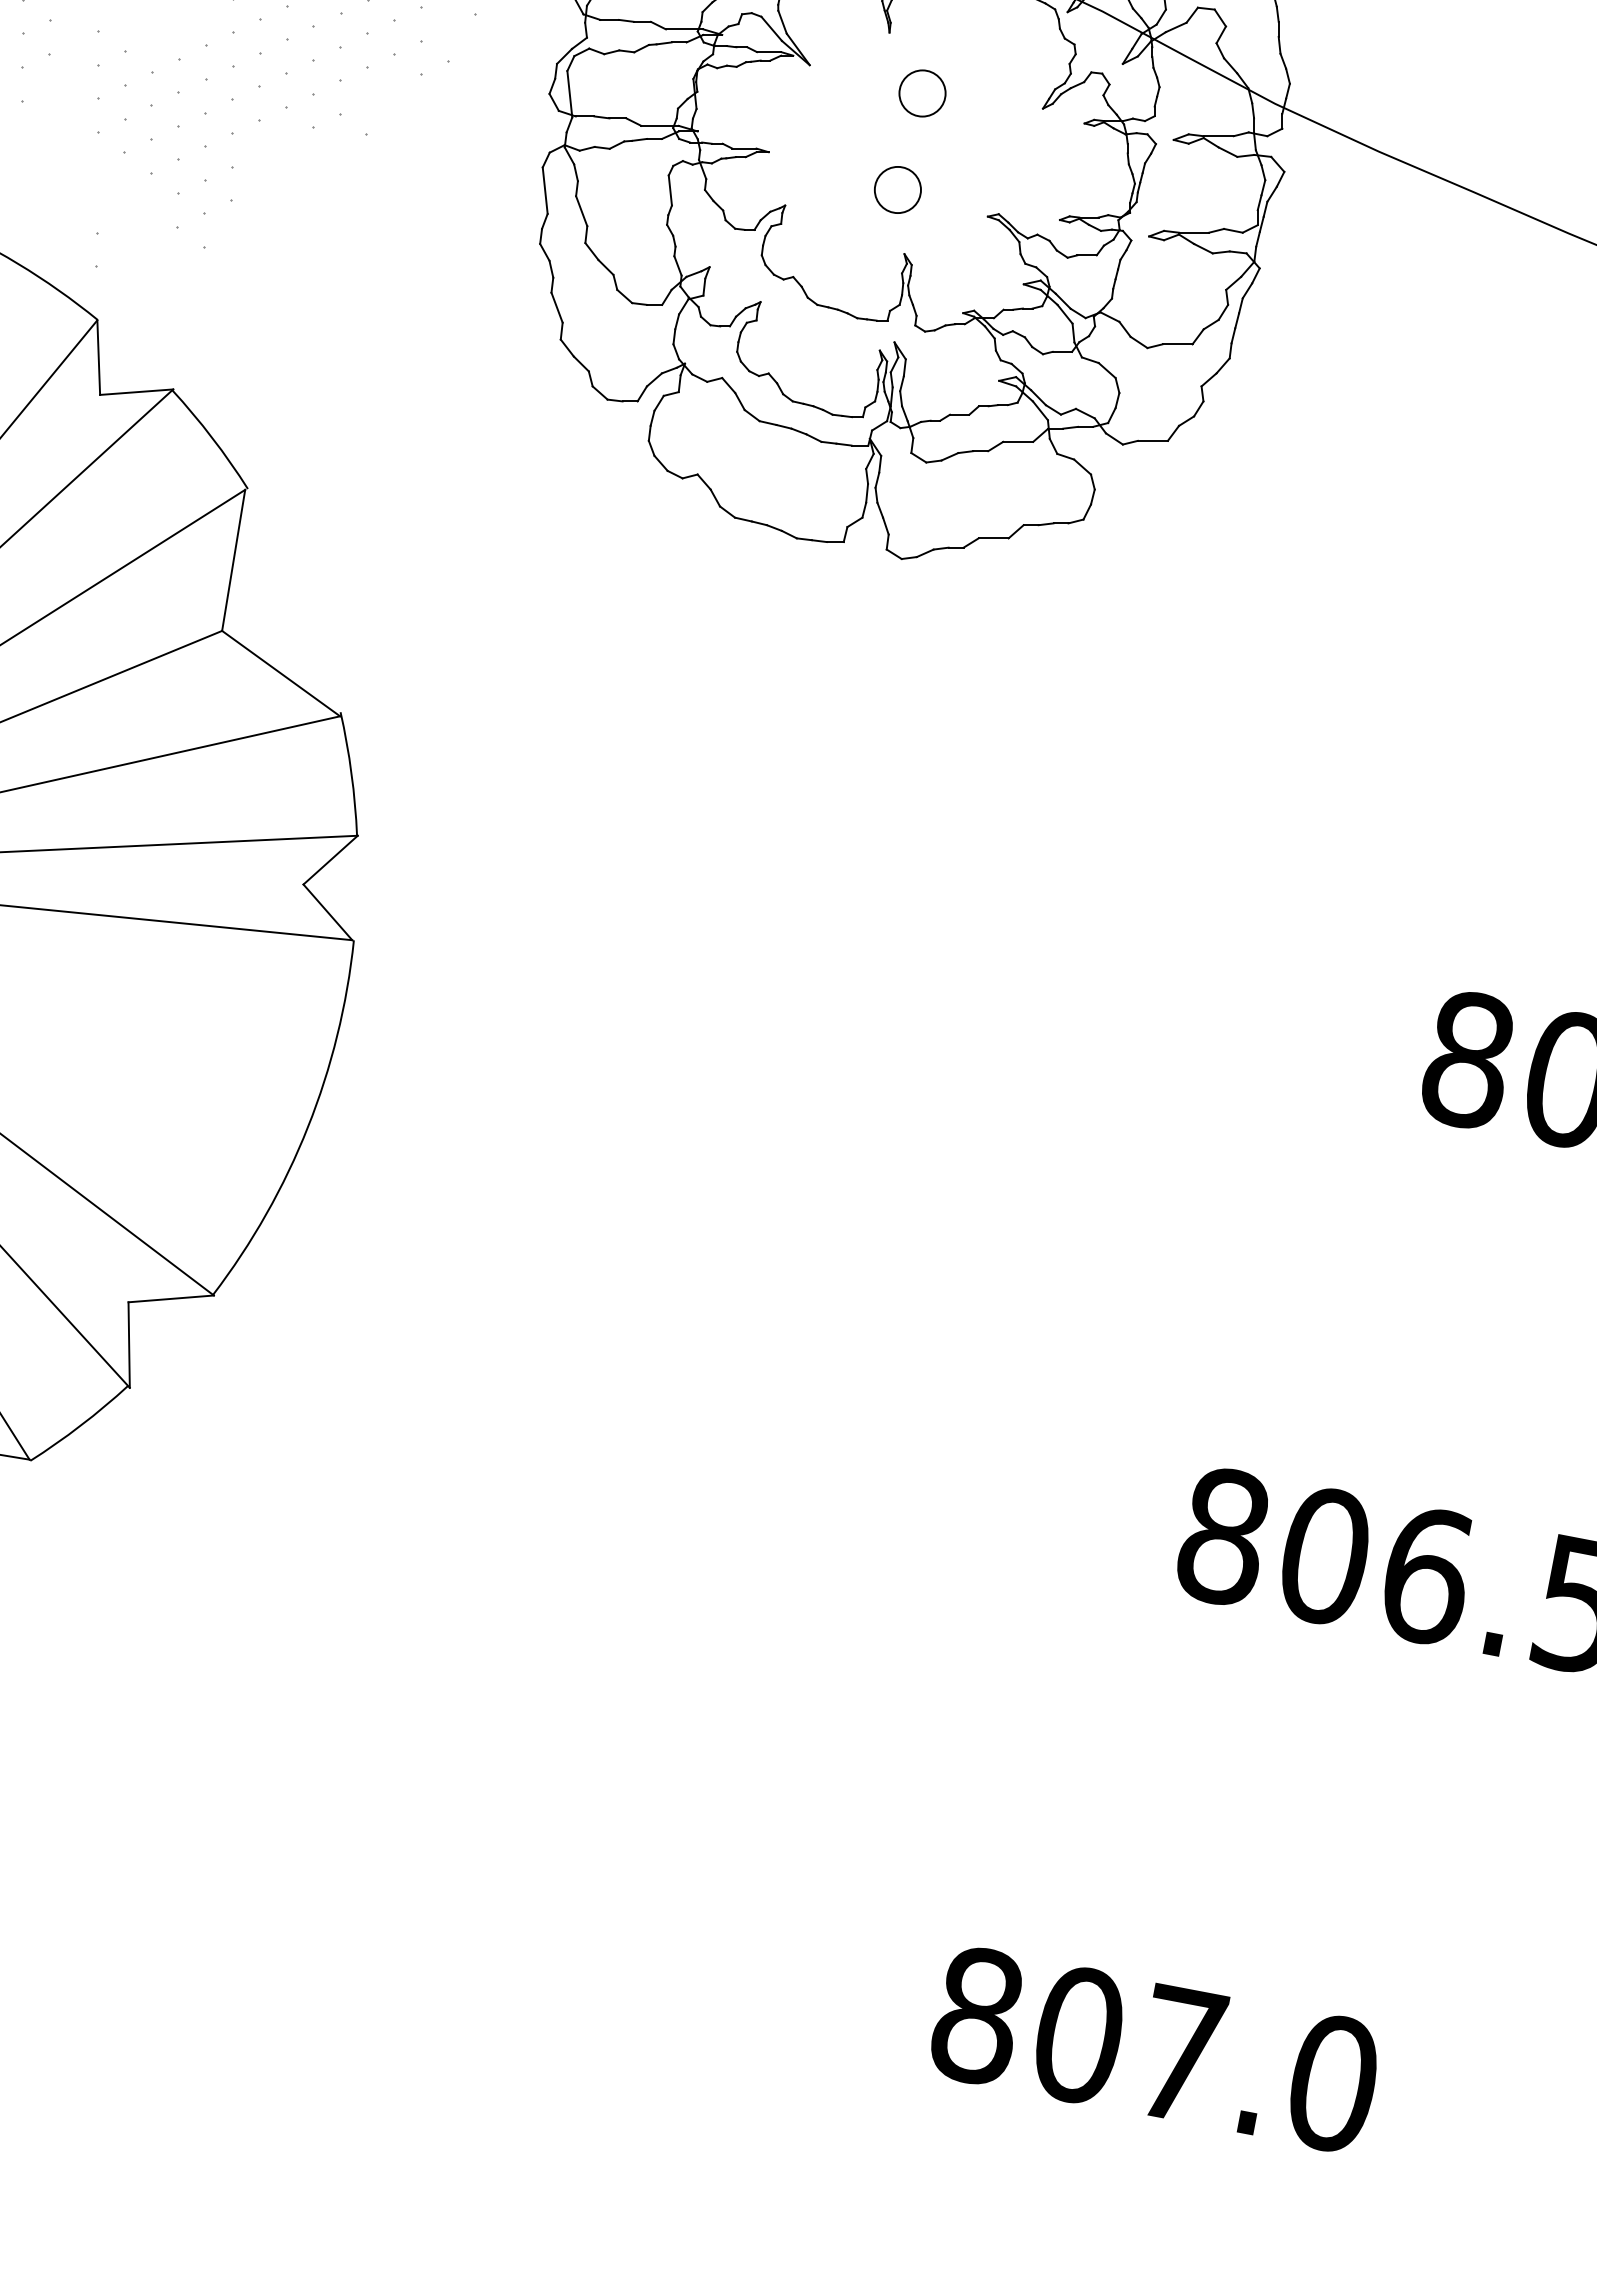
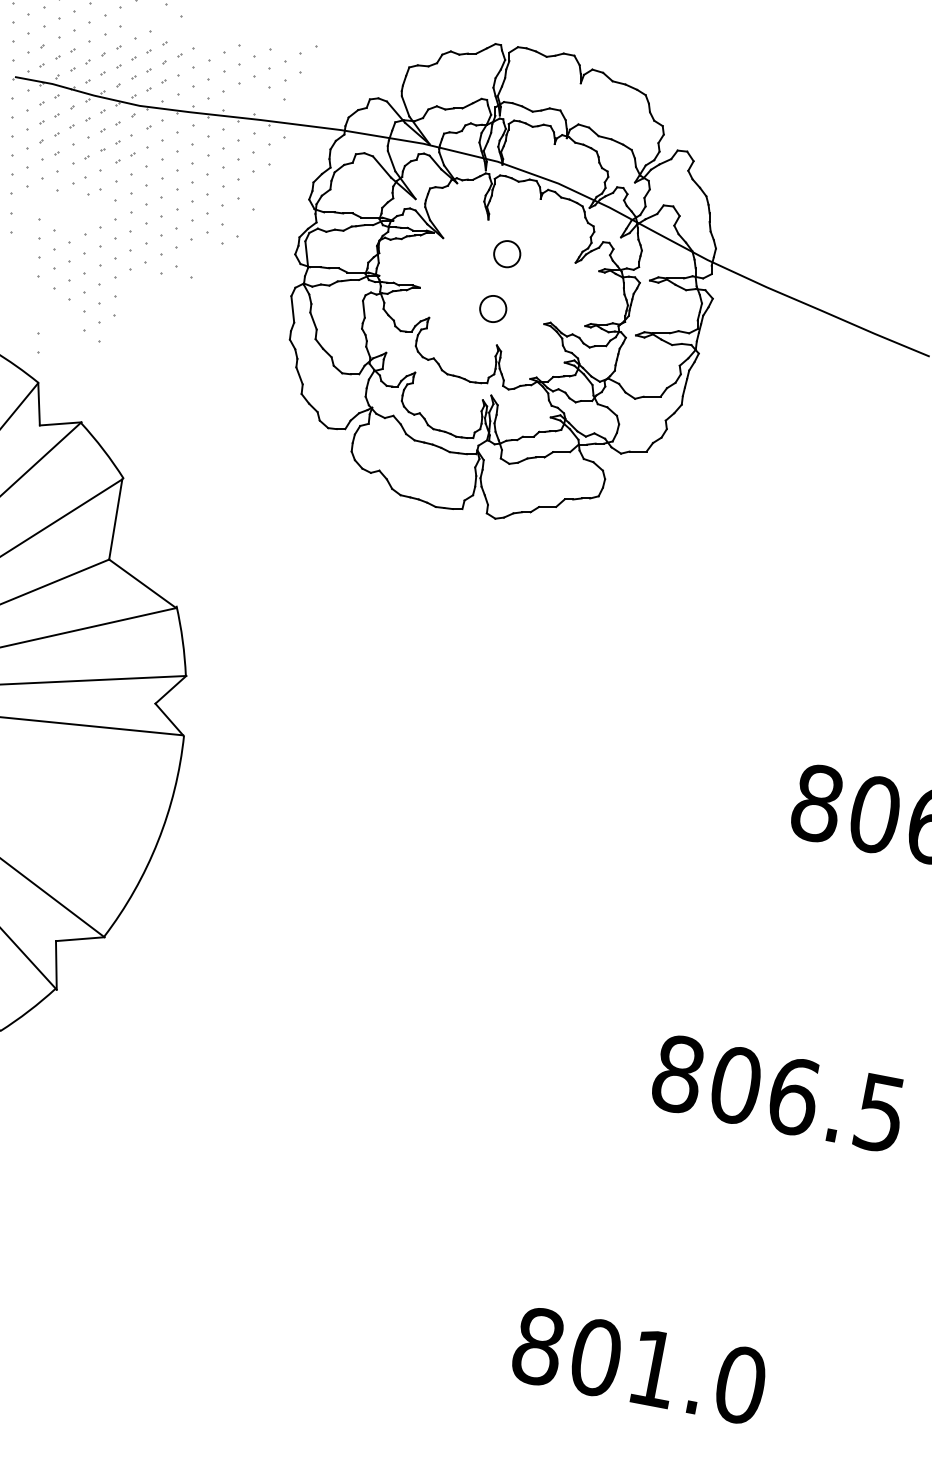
text: (1183, 2054) -> (655, 1368), 807.0 -> 801.0

